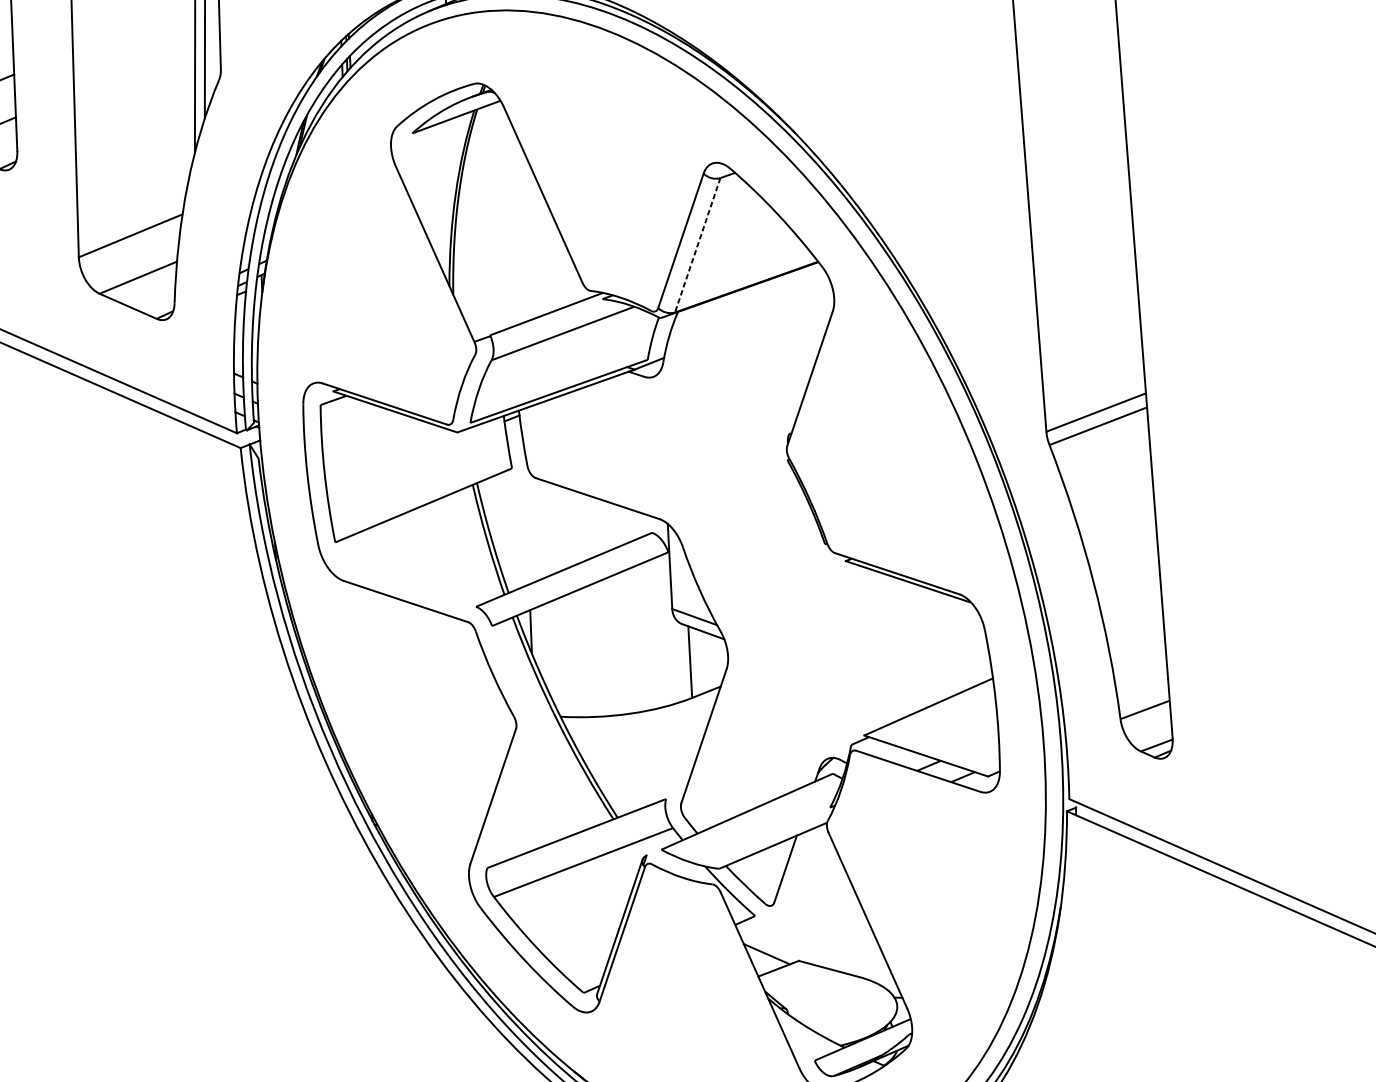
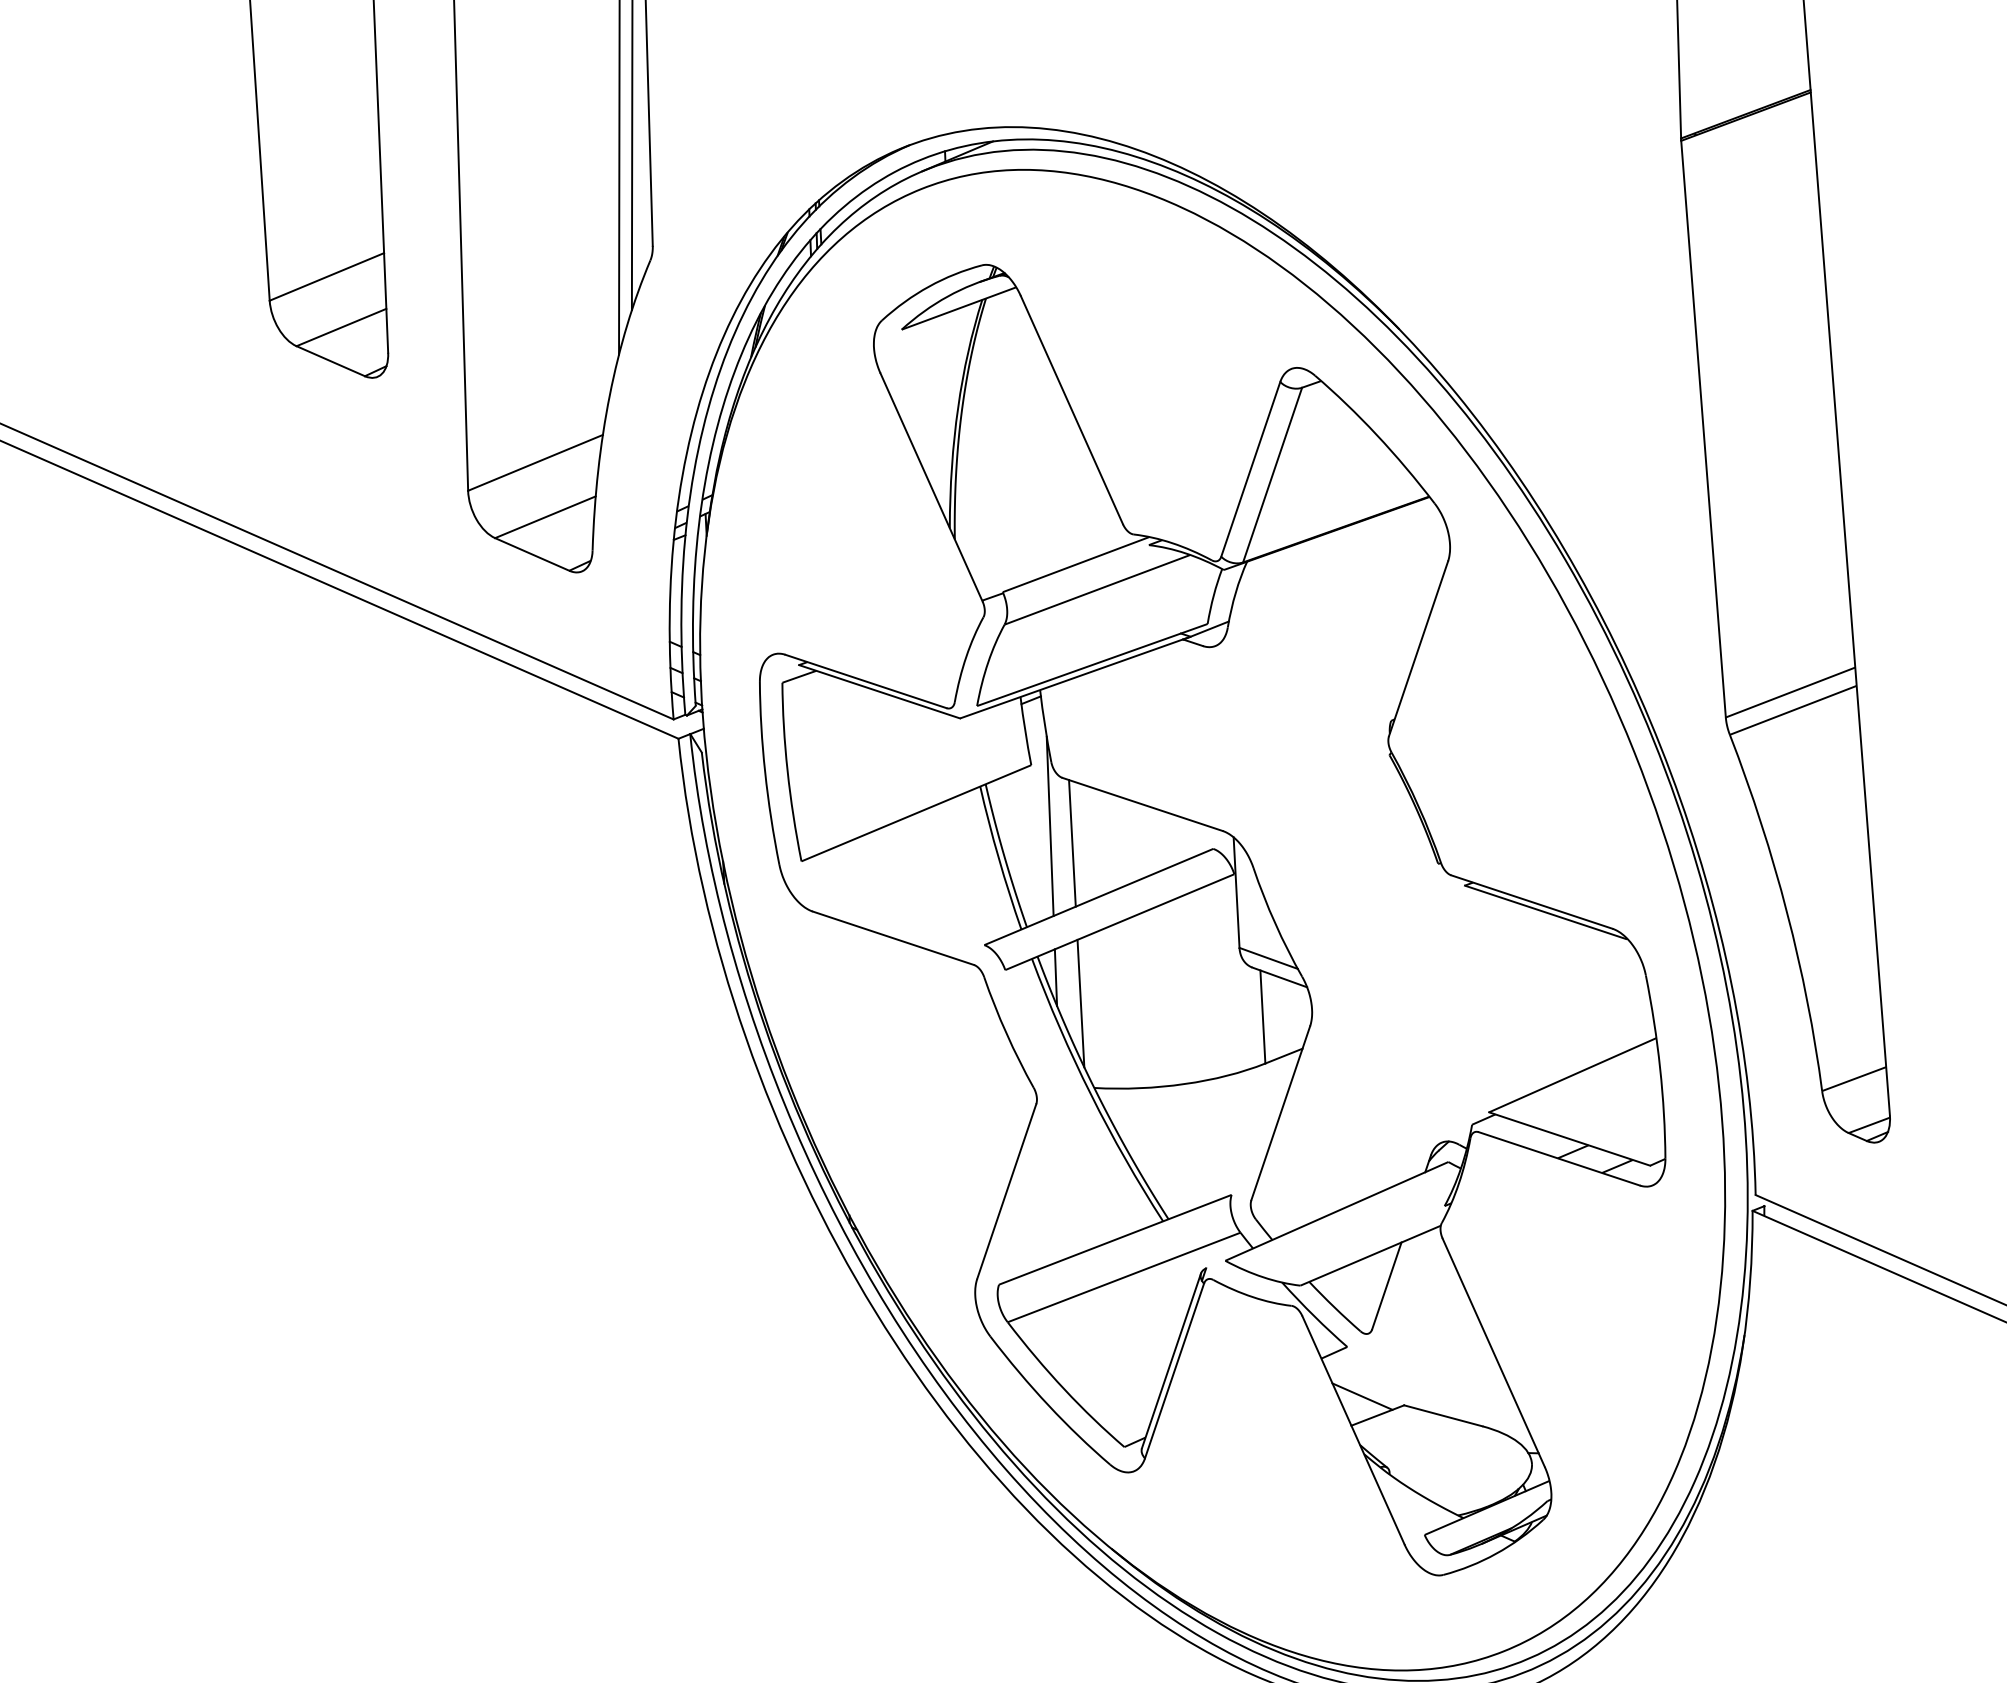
line: (697, 245) -> (1272, 475), dashed -> solid
line: (526, 515) -> (1049, 826), added
line: (543, 528) -> (1072, 843), added
line: (549, 651) -> (1080, 1003), added

